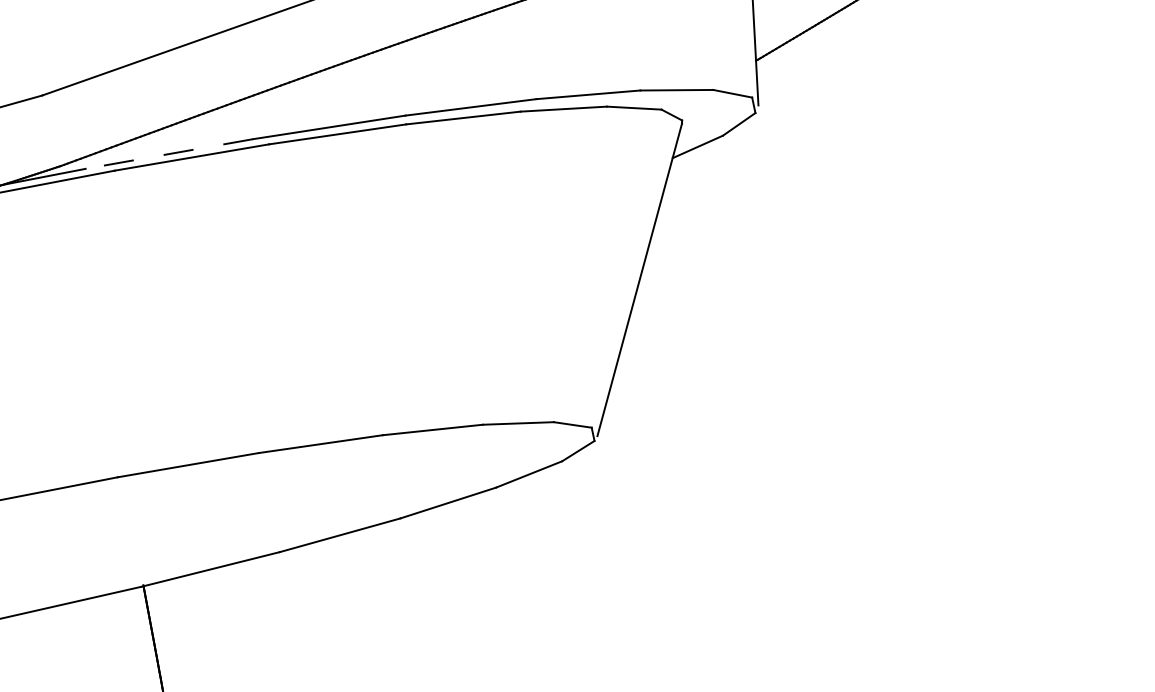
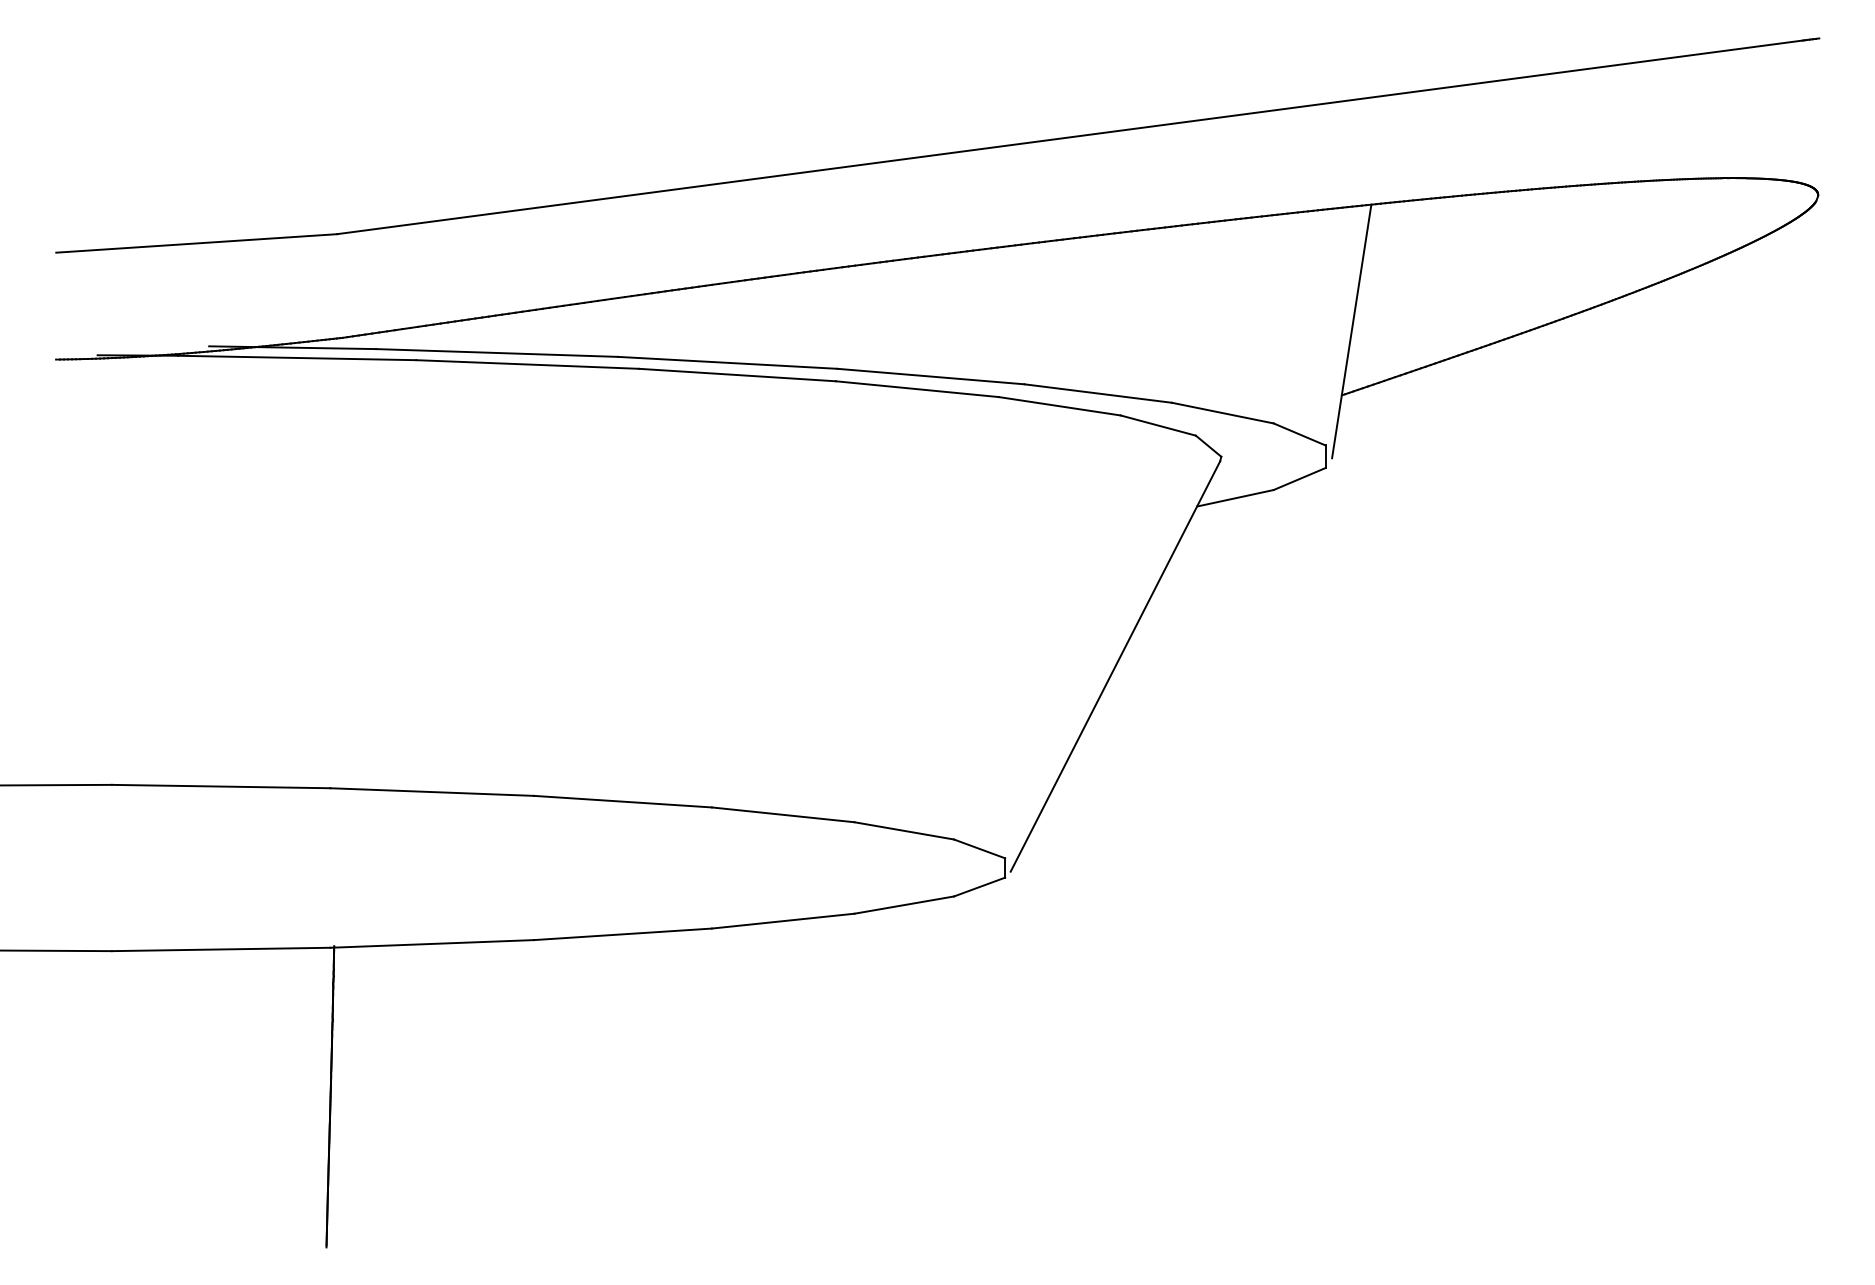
line: (168, 153) -> (496, 352), dashed -> solid

